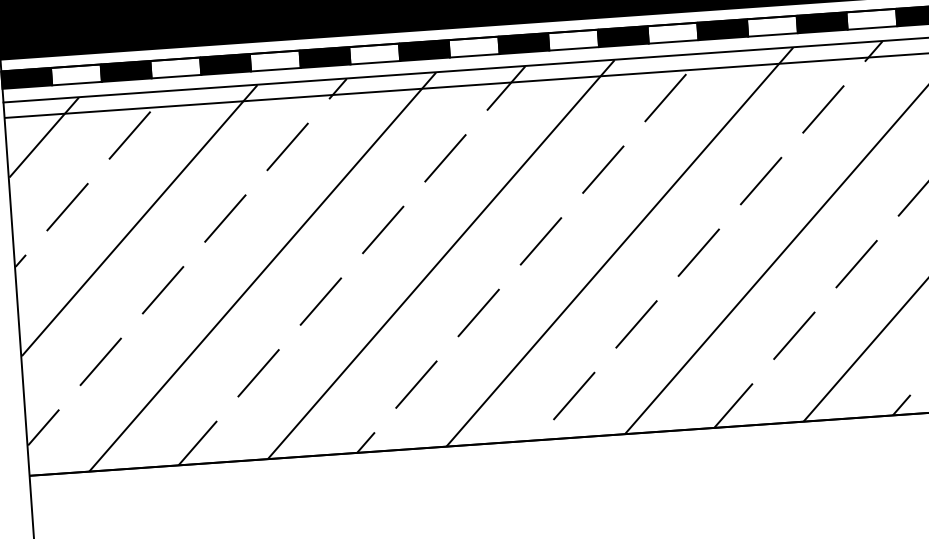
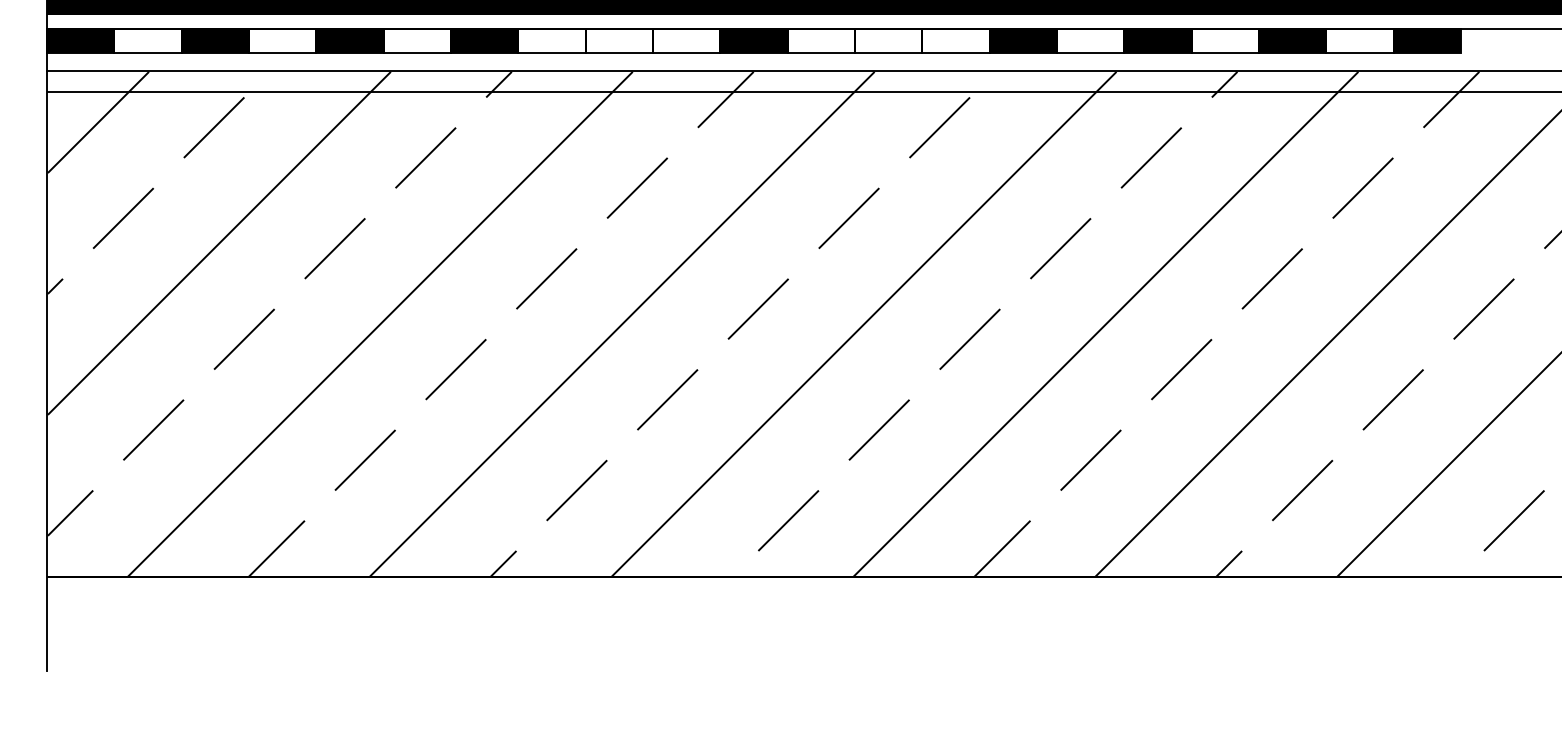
fill: (623, 36) -> (888, 40), removed
fill: (423, 50) -> (618, 40), removed

